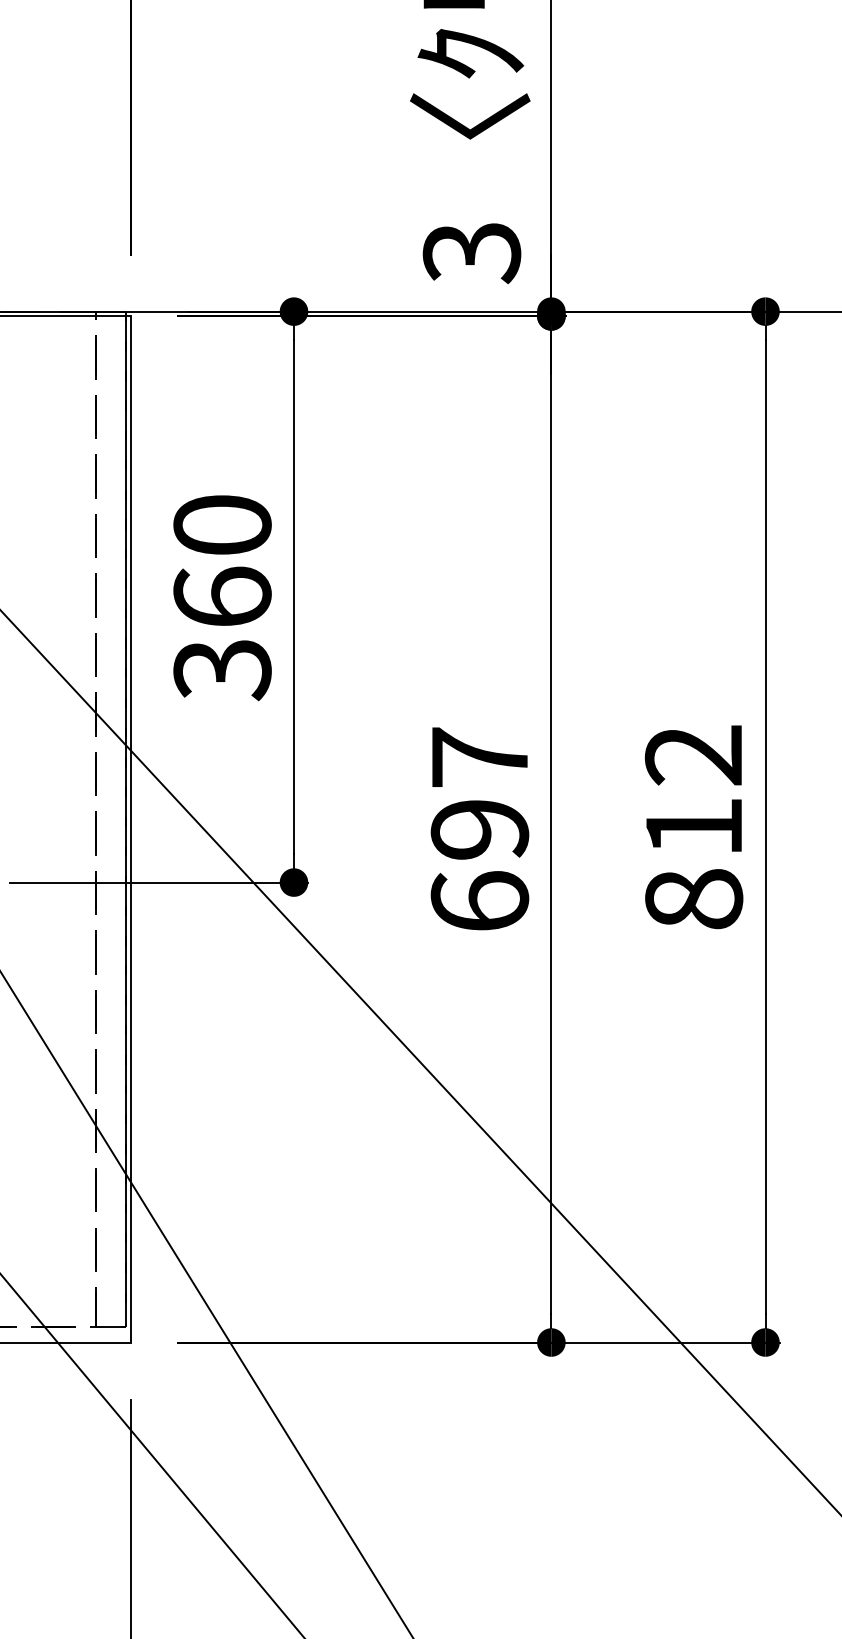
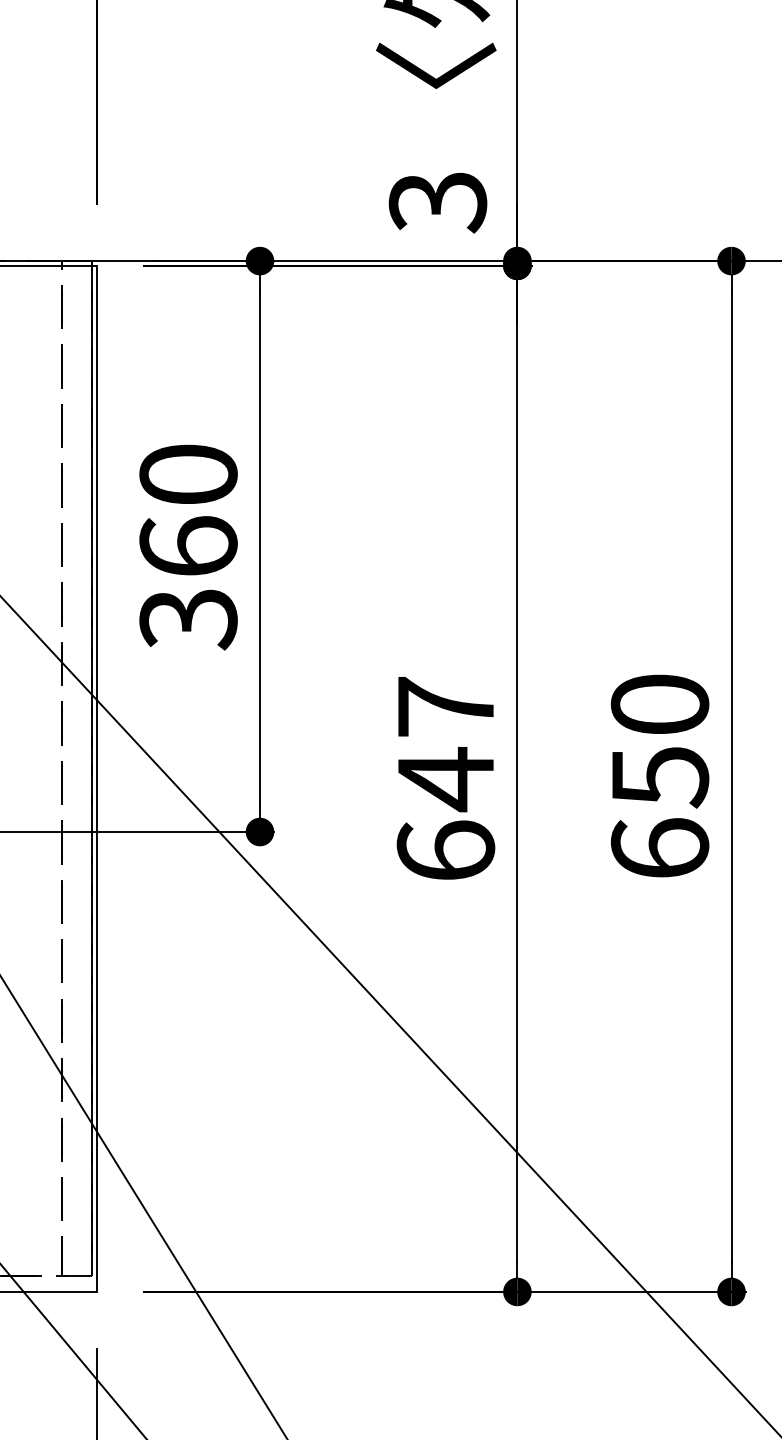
text: (693, 827) -> (659, 776), 812 -> 650
text: (479, 829) -> (445, 778), 697 -> 647

